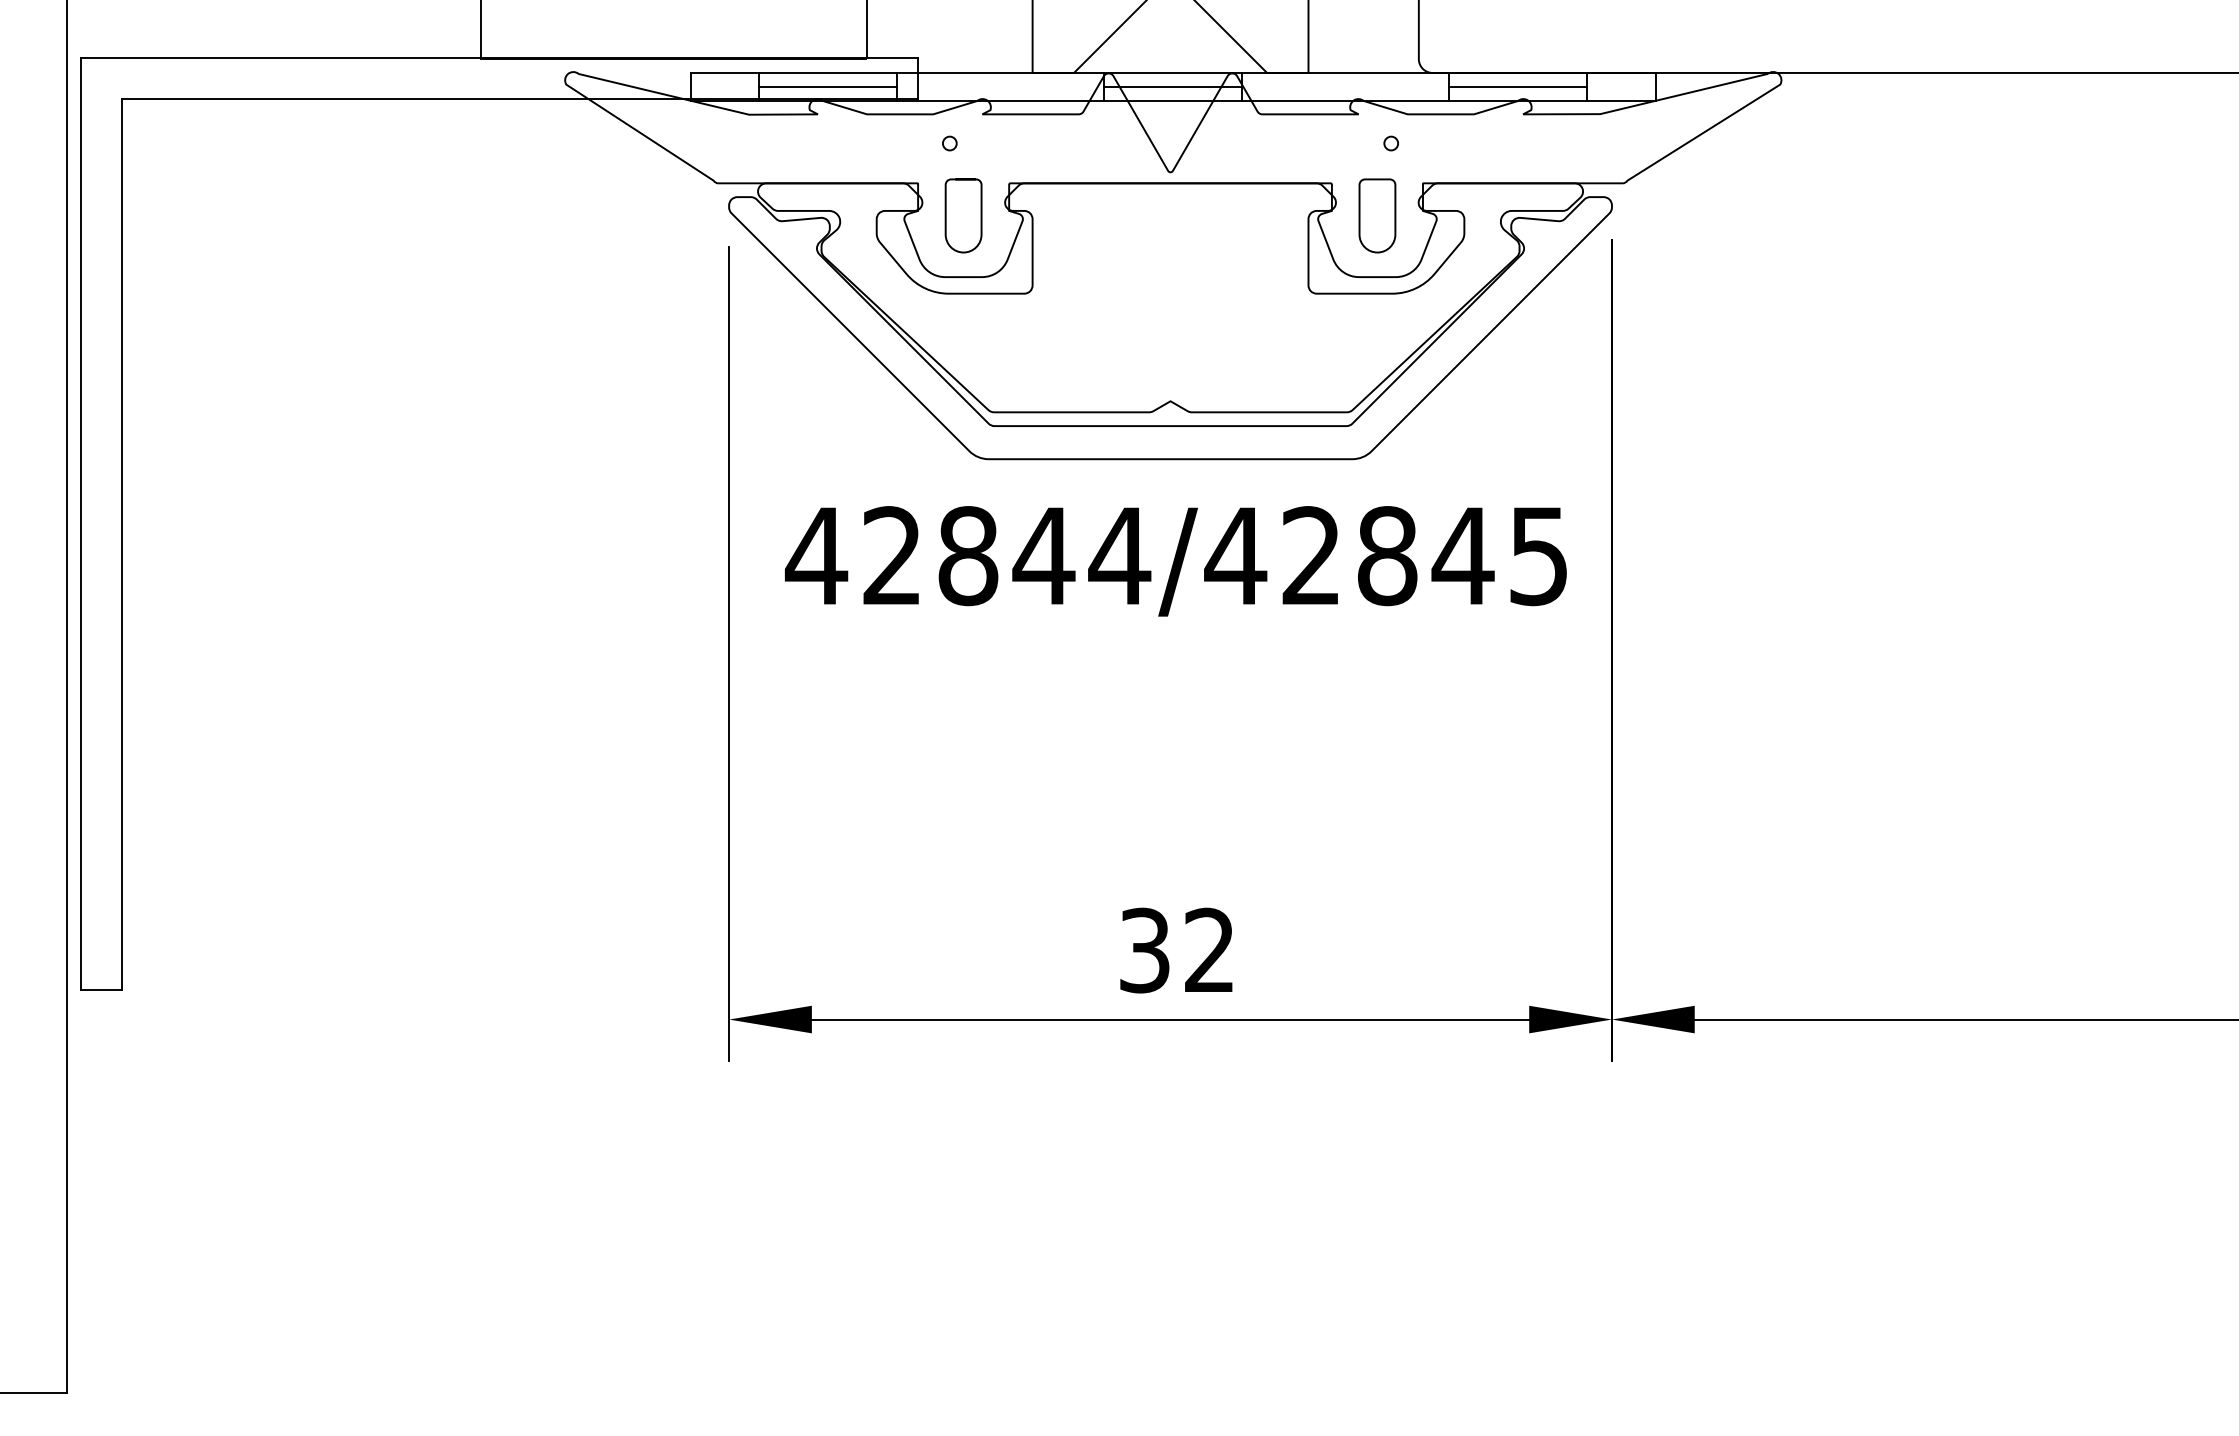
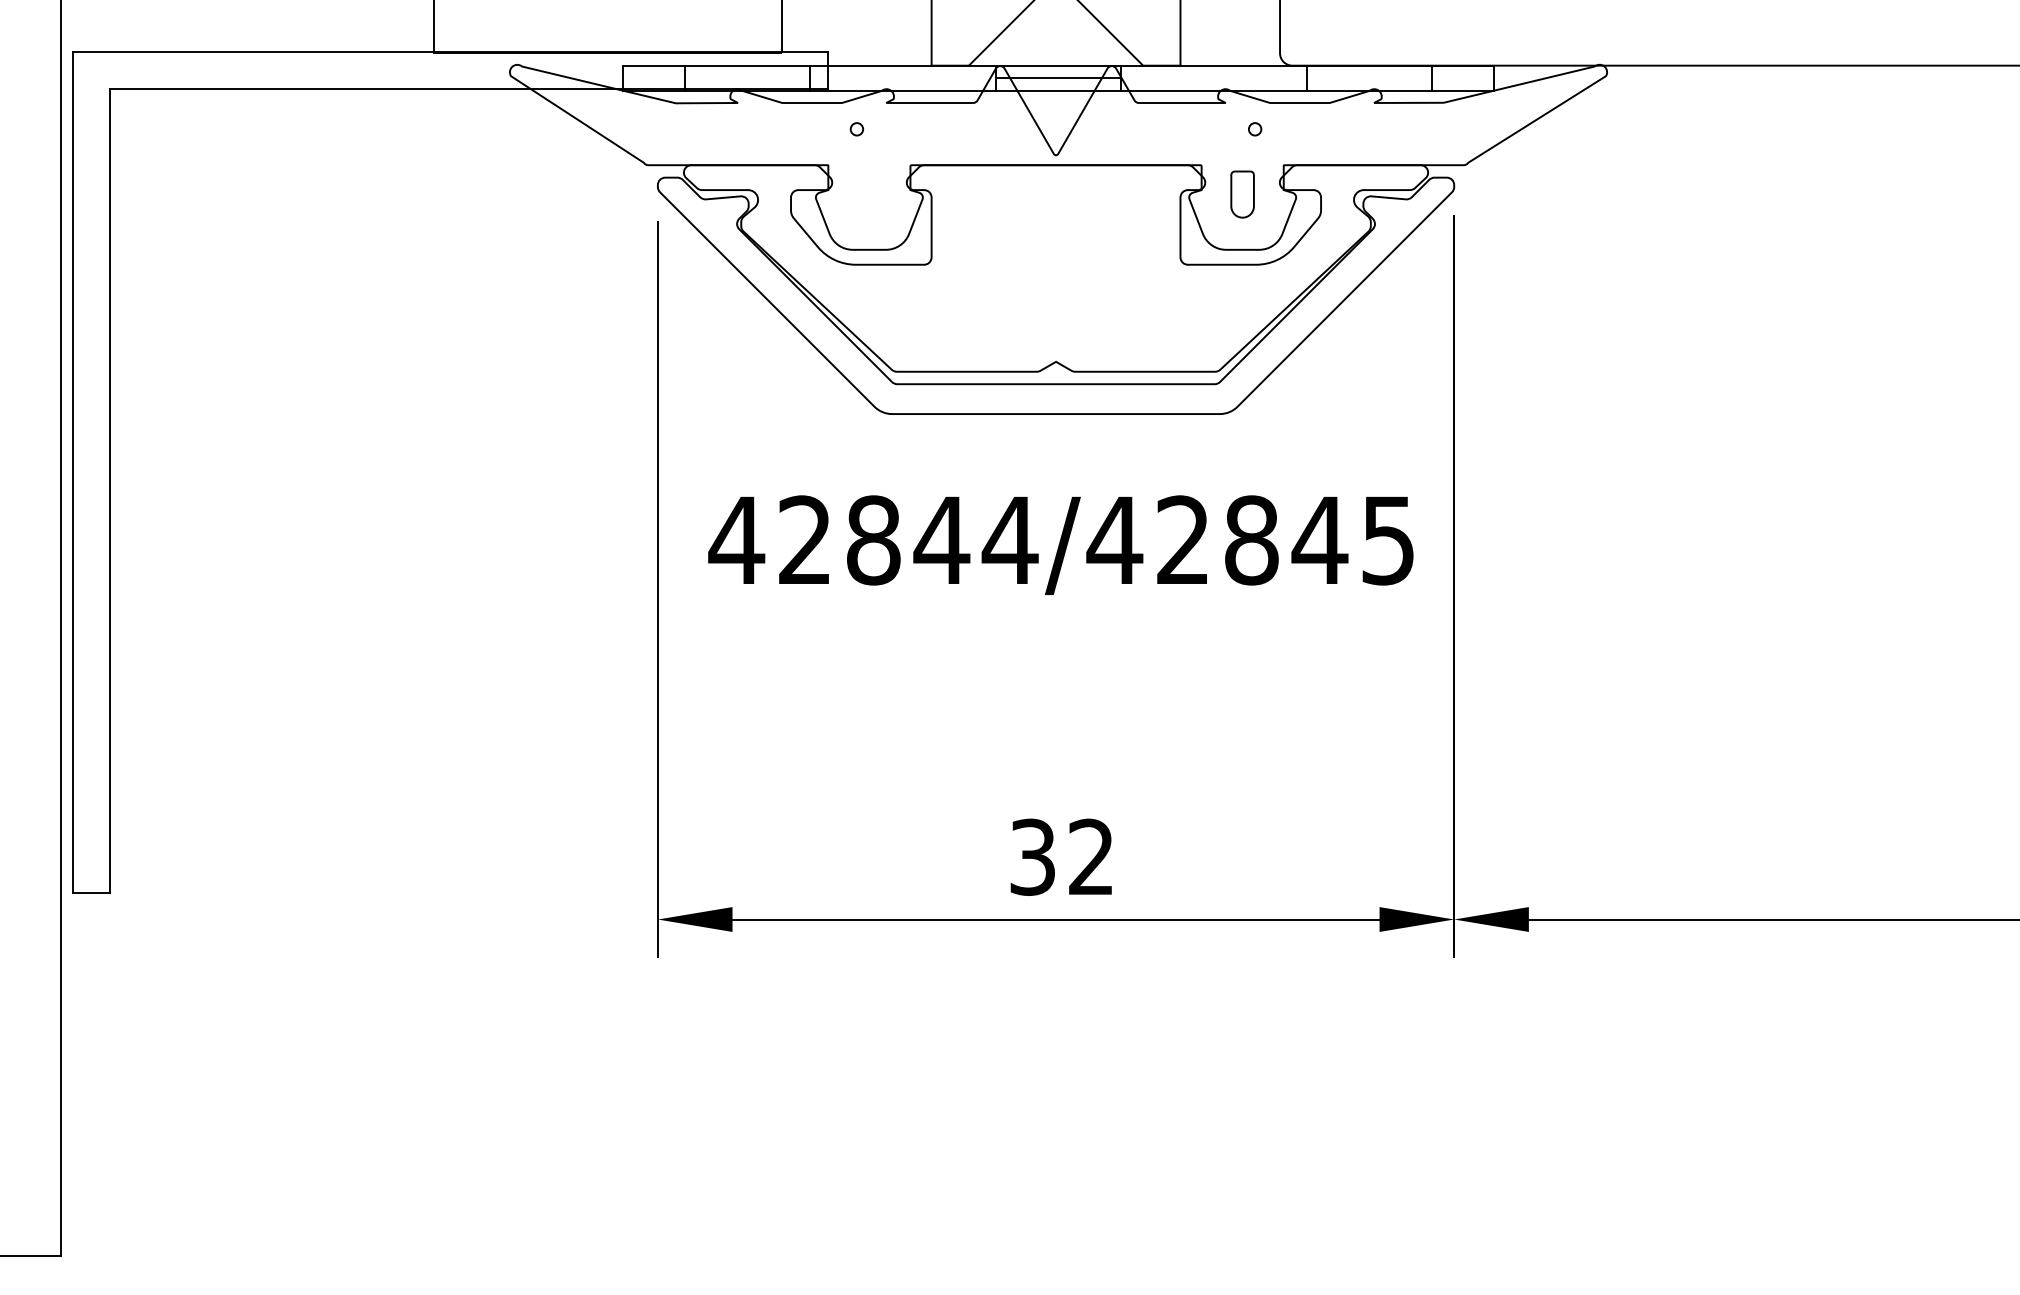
line: (828, 87) -> (747, 78), removed
line: (1518, 87) -> (1369, 78), removed
curve: (947, 215) -> (854, 194), removed
part: (1377, 215) -> (1242, 194), size x0.7
text: (1175, 560) -> (1060, 544), moved

